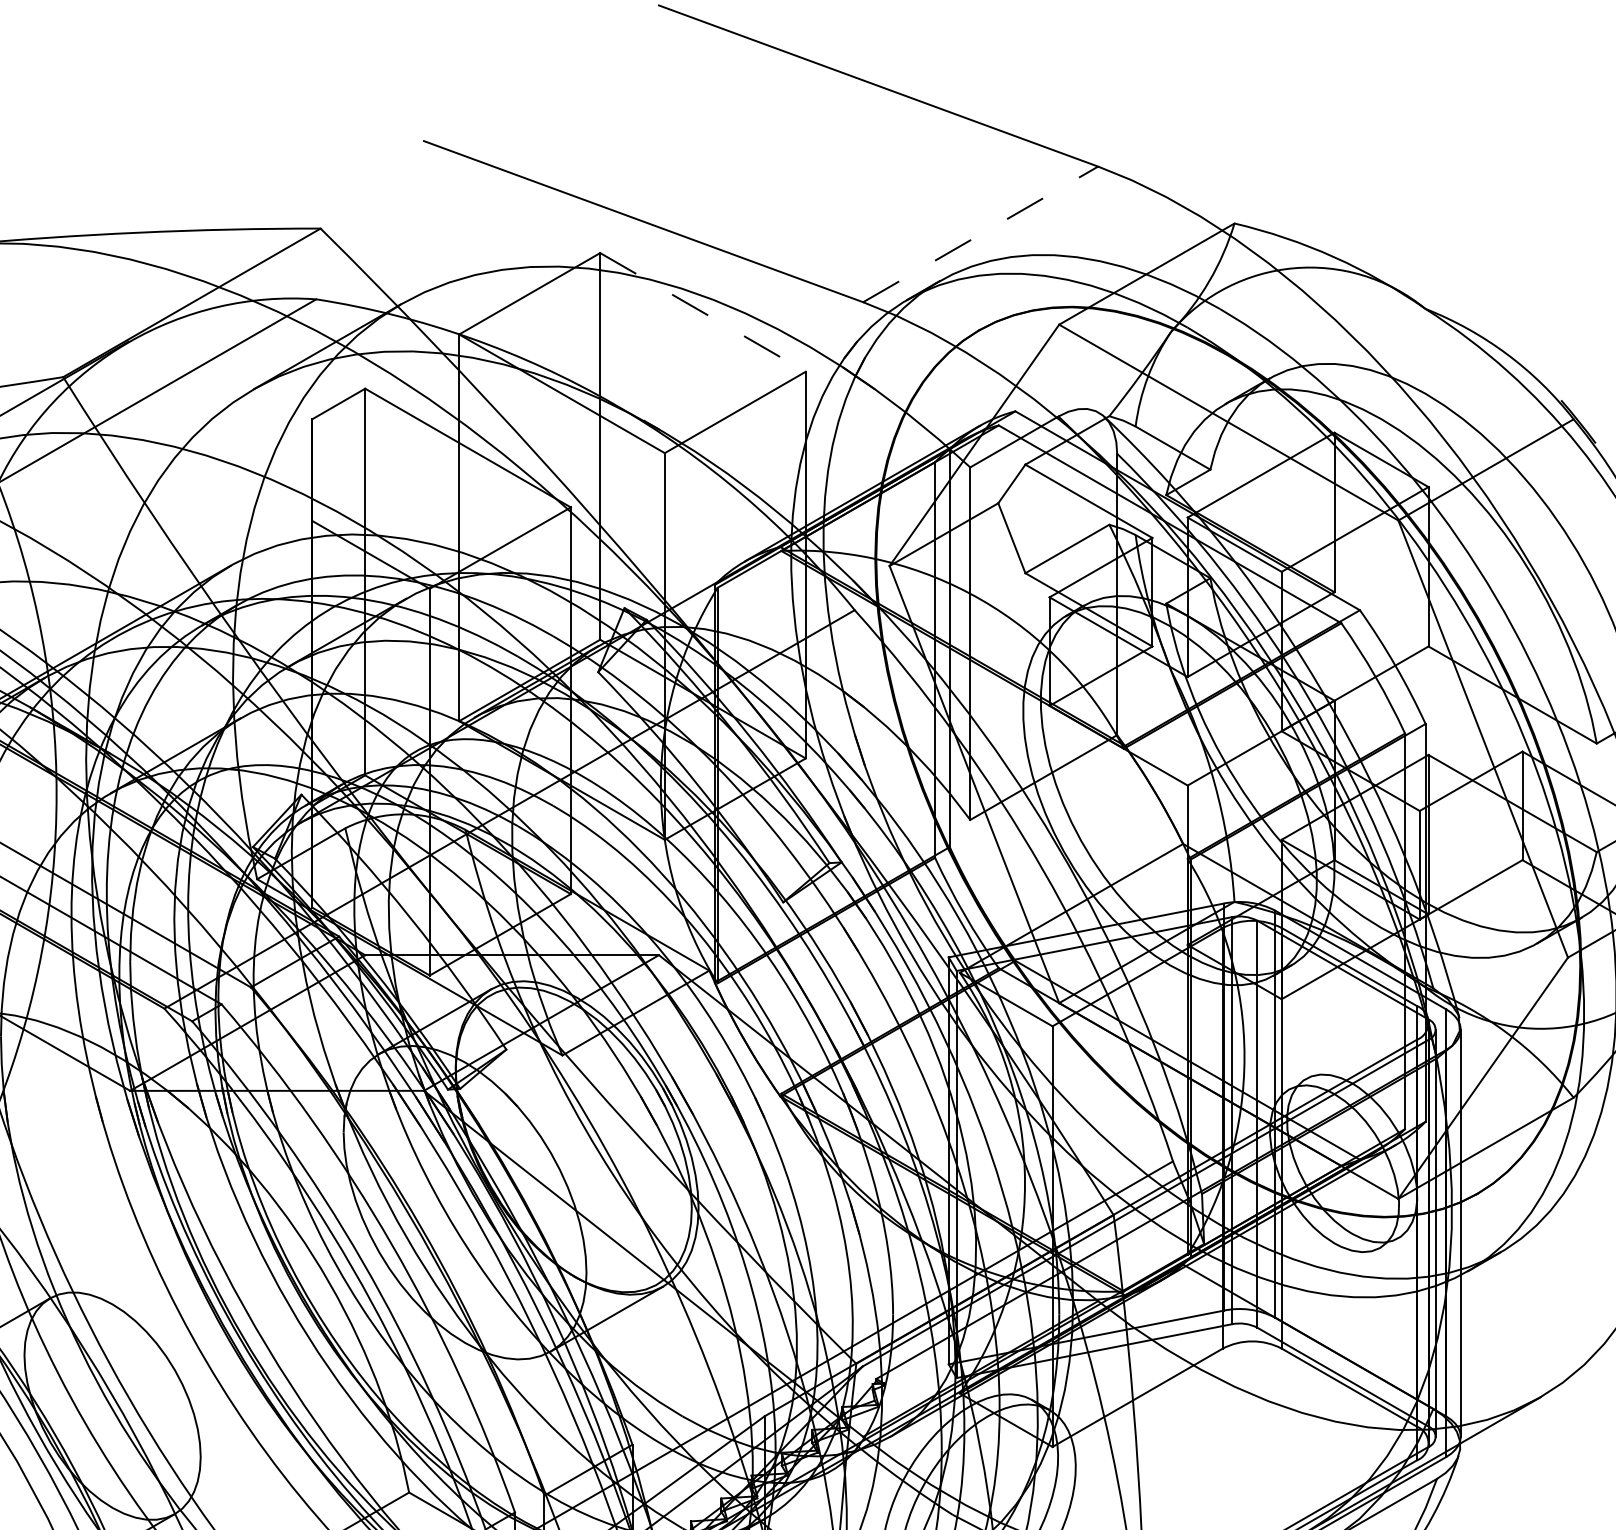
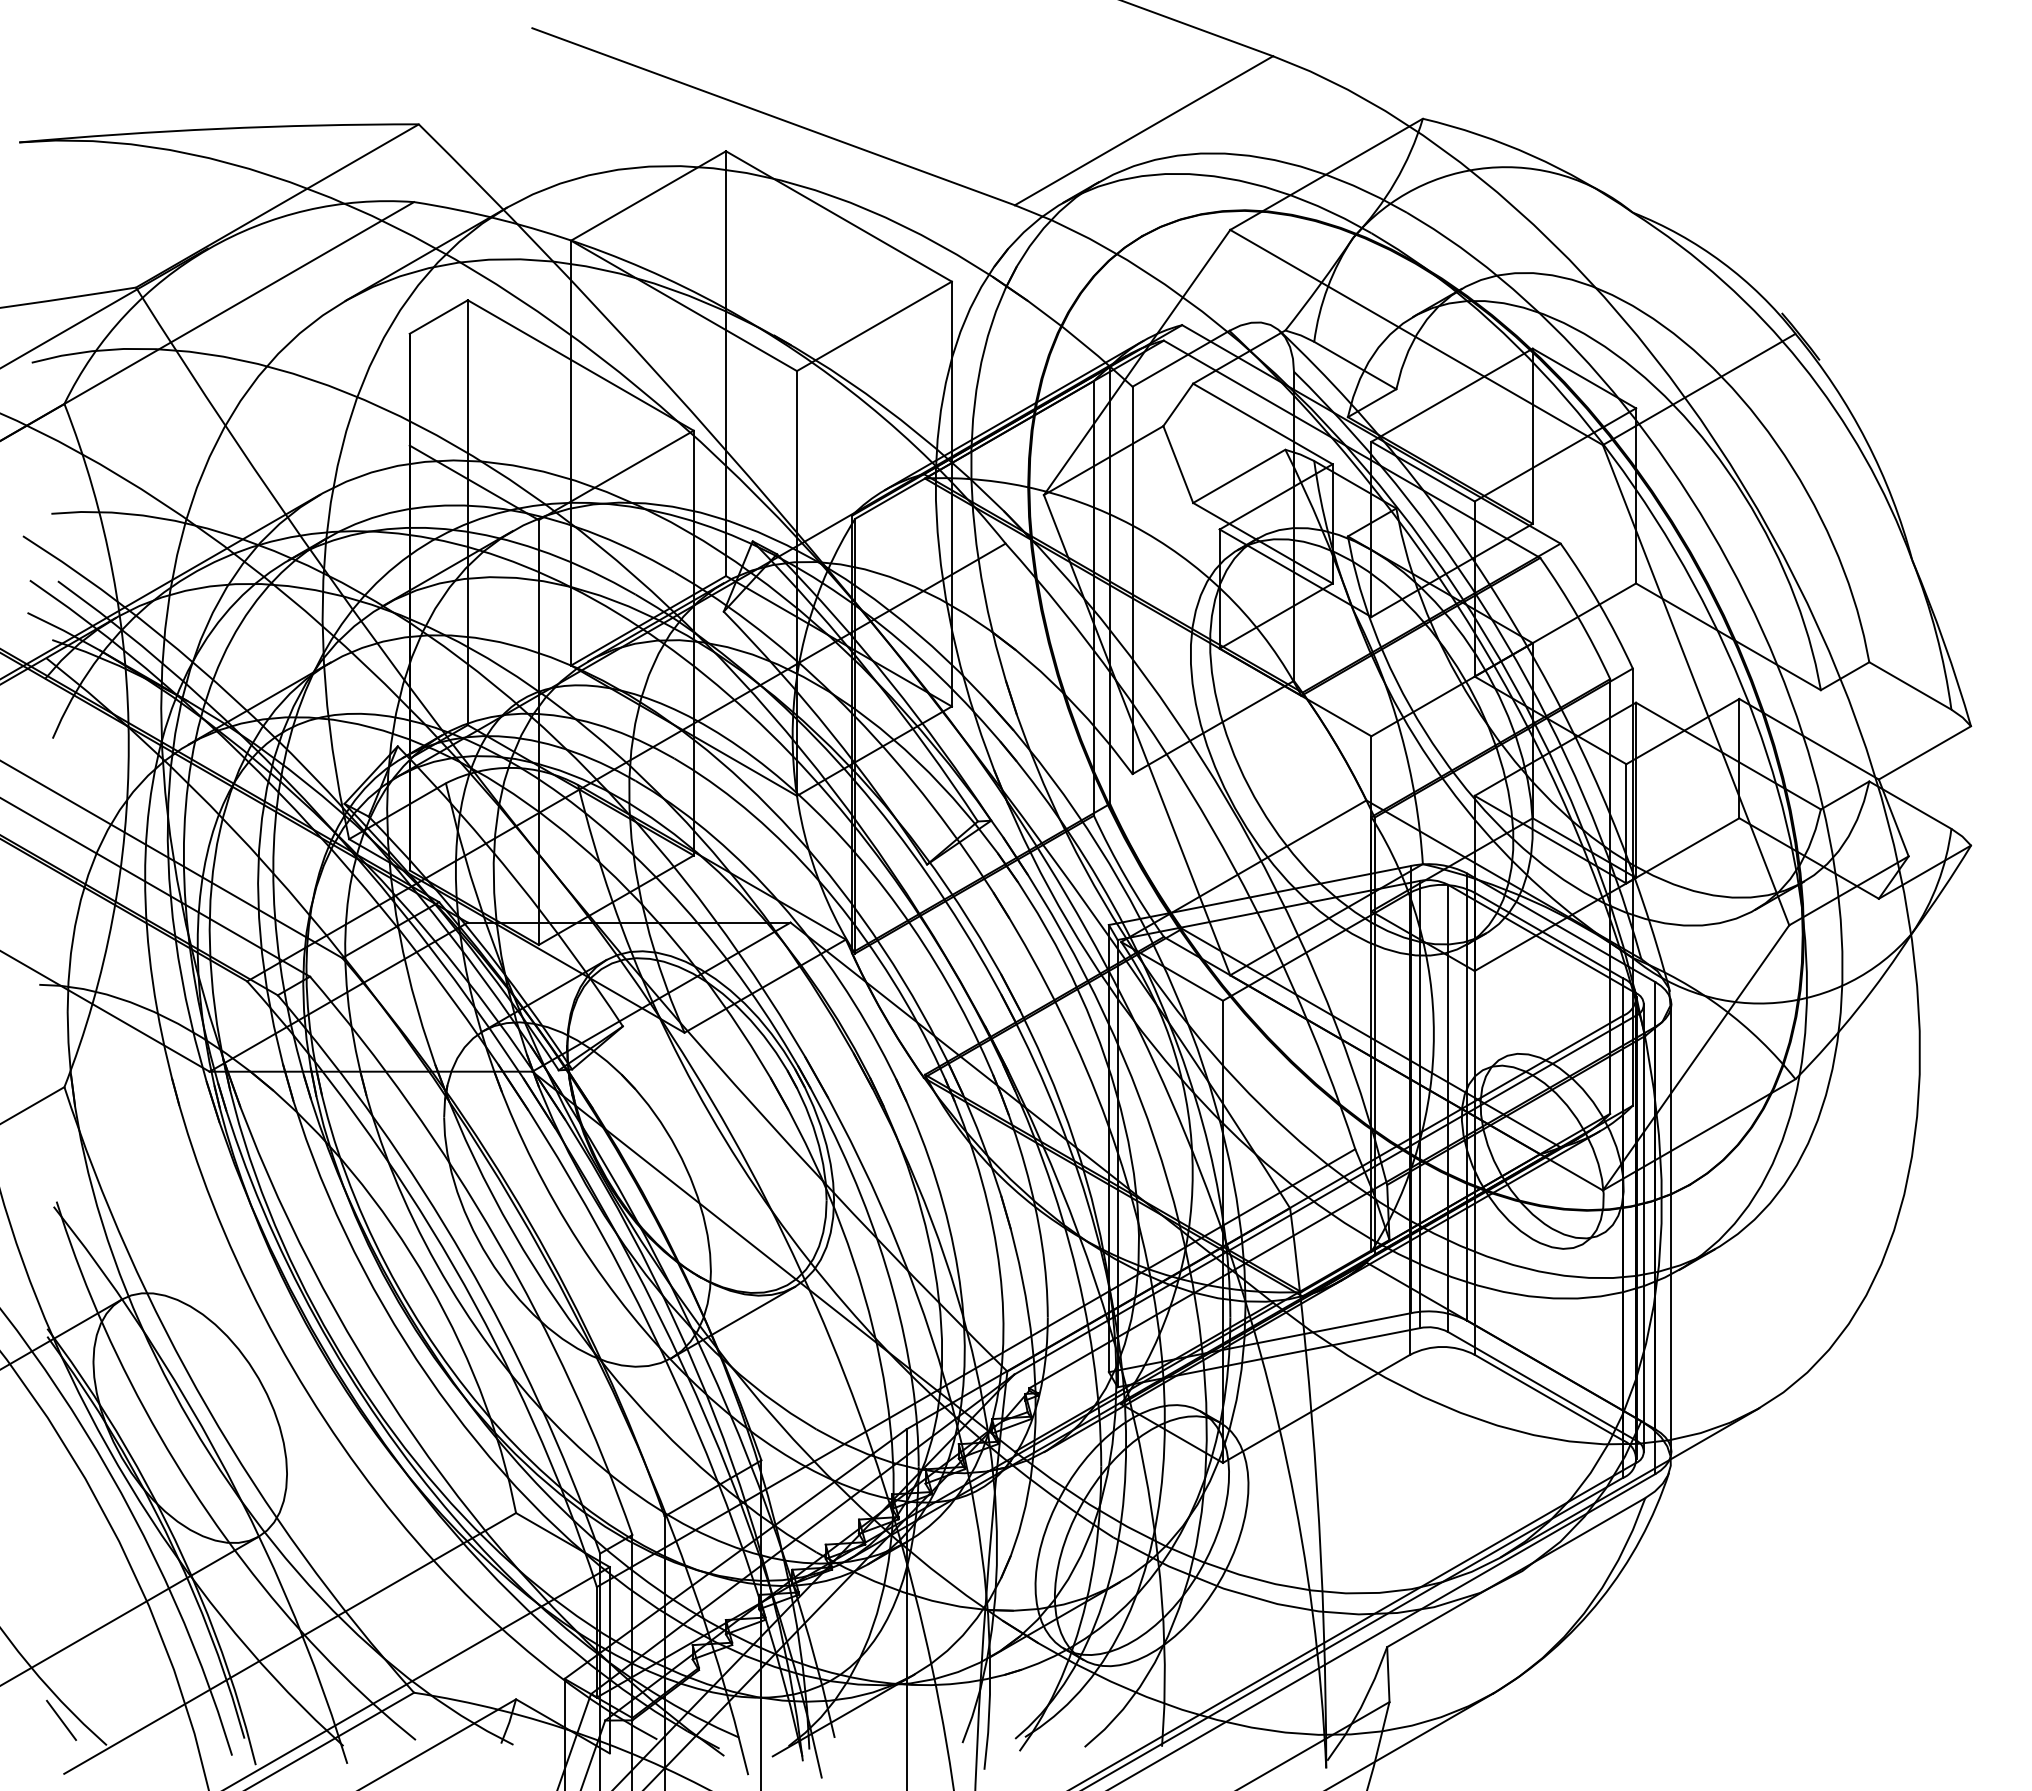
line: (981, 234) -> (1144, 130), dashed -> solid
line: (703, 312) -> (839, 216), dashed -> solid

